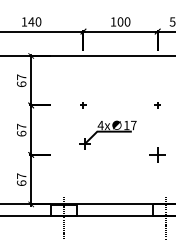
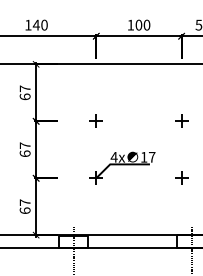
part: (82, 104) -> (95, 120), size x1.67
part: (157, 104) -> (181, 120), size x1.67
part: (107, 134) -> (122, 167), moved
part: (157, 154) -> (181, 177), size x0.71

